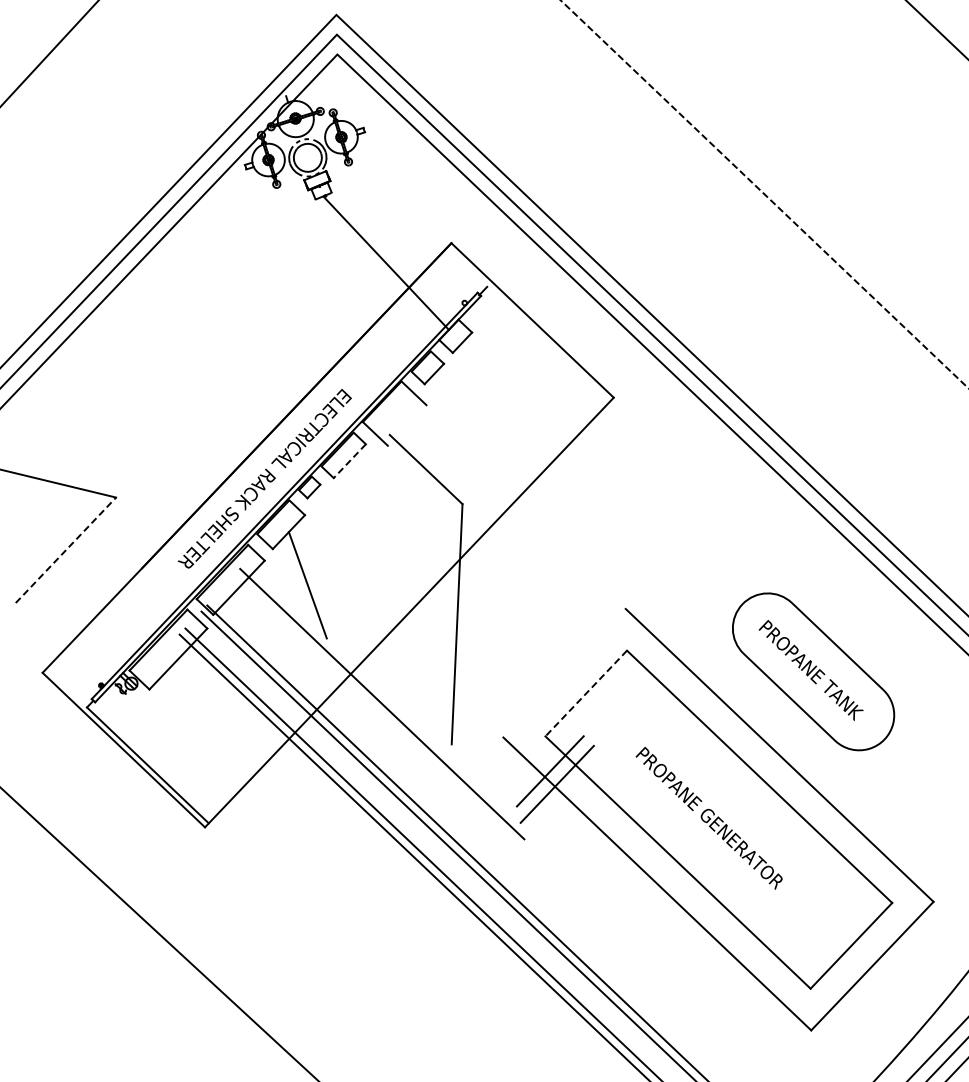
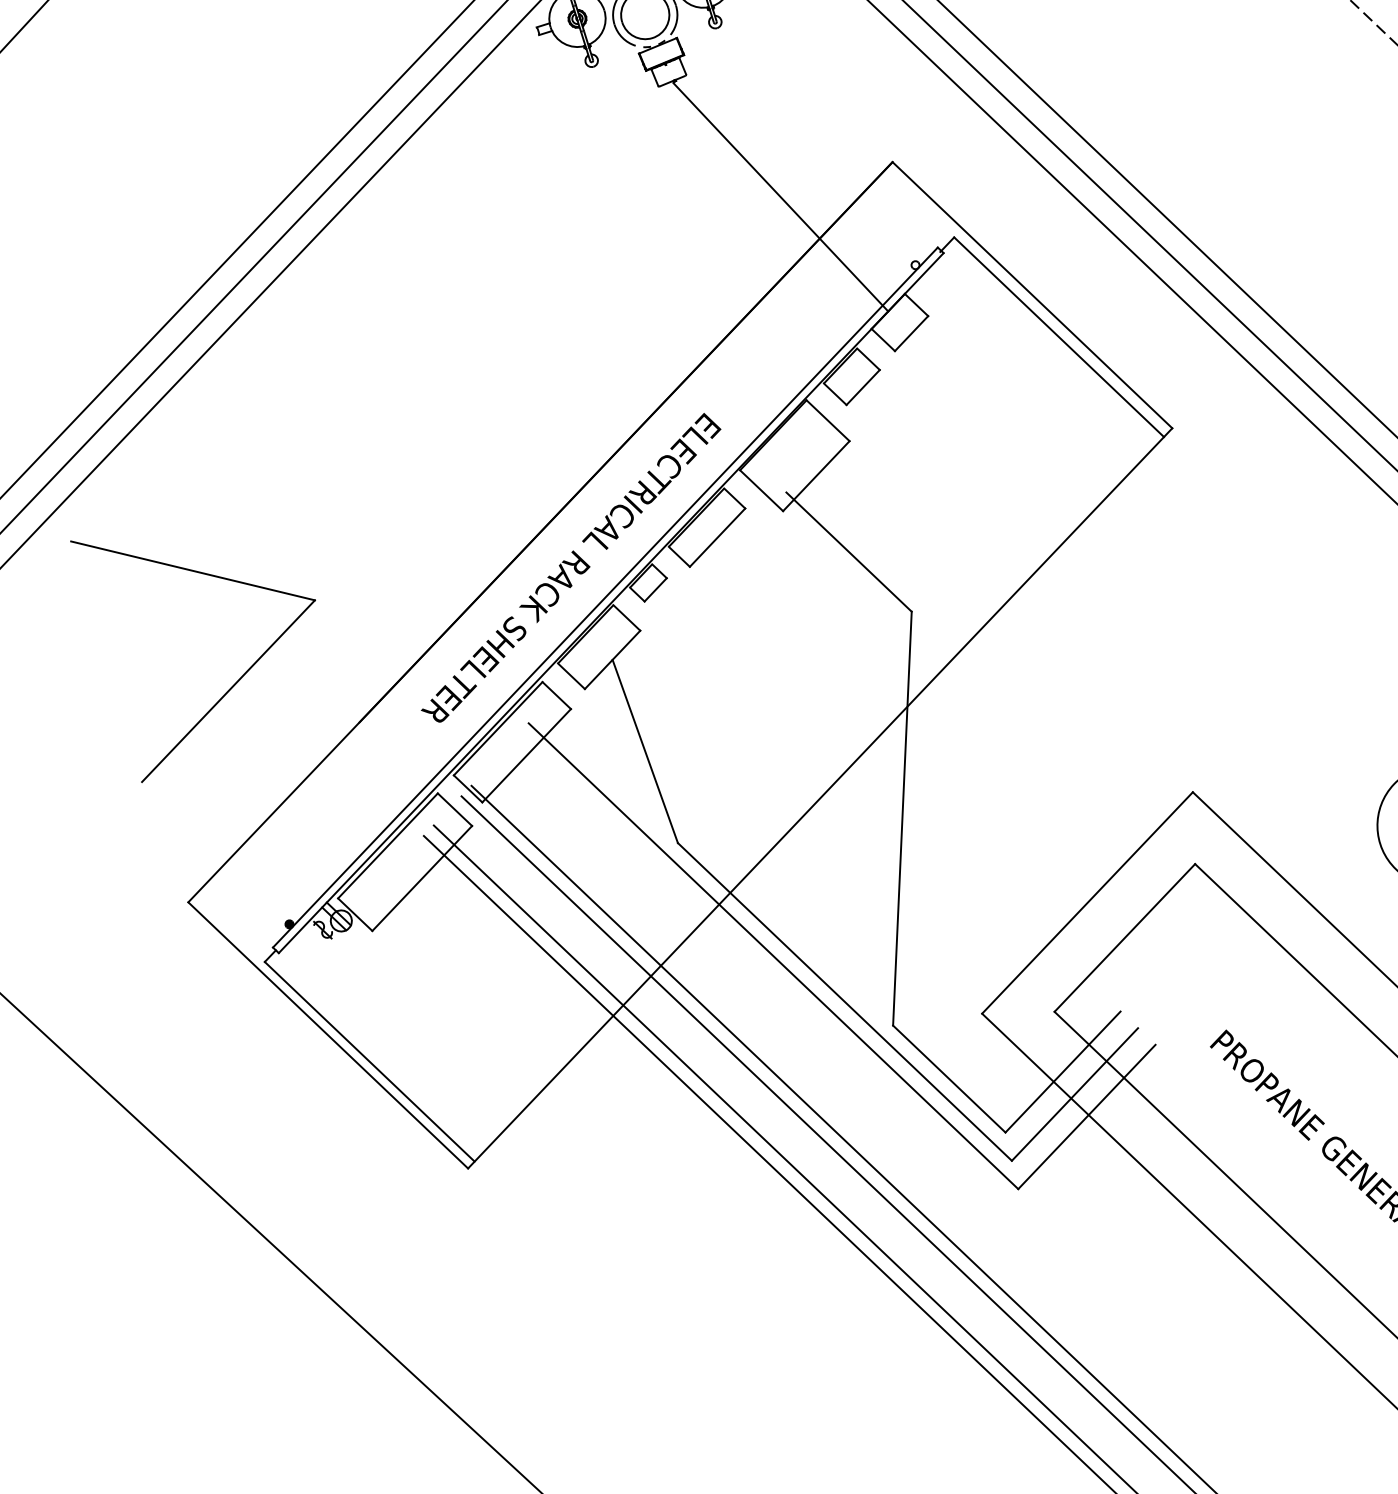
line: (547, 344) -> (1058, 336), added
line: (406, 425) -> (815, 476), added
line: (349, 461) -> (717, 538), dashed -> solid
line: (65, 550) -> (227, 691), dashed -> solid
line: (564, 672) -> (1087, 901), added
line: (585, 693) -> (1123, 937), dashed -> solid
line: (423, 730) -> (844, 1001), added
line: (483, 775) -> (947, 1079), added
line: (564, 797) -> (1087, 1117), added

